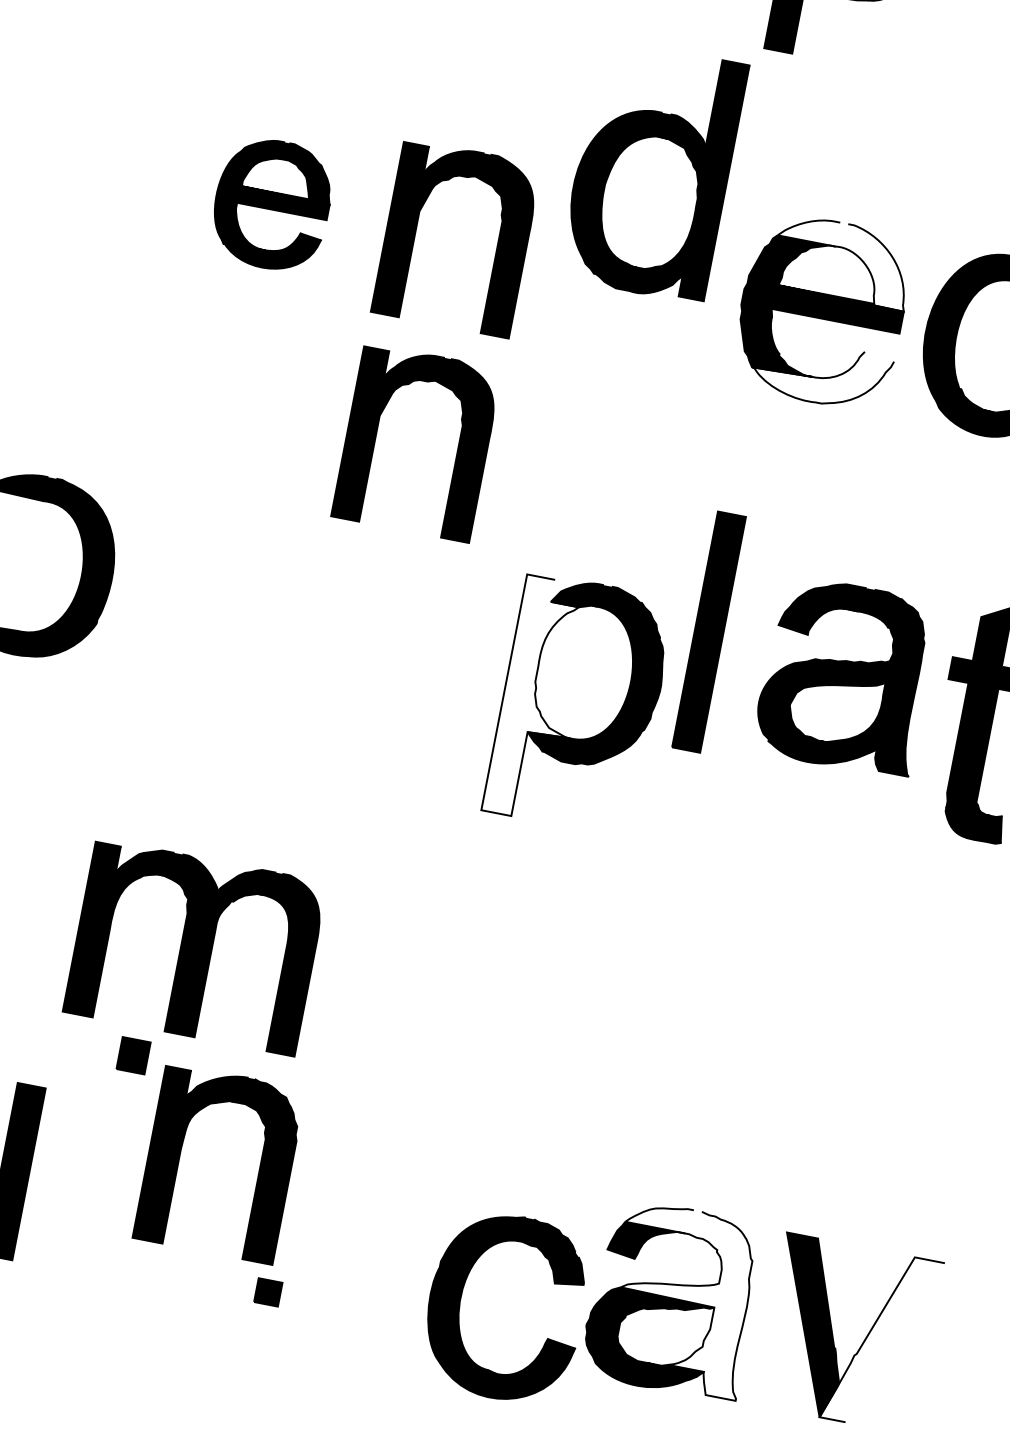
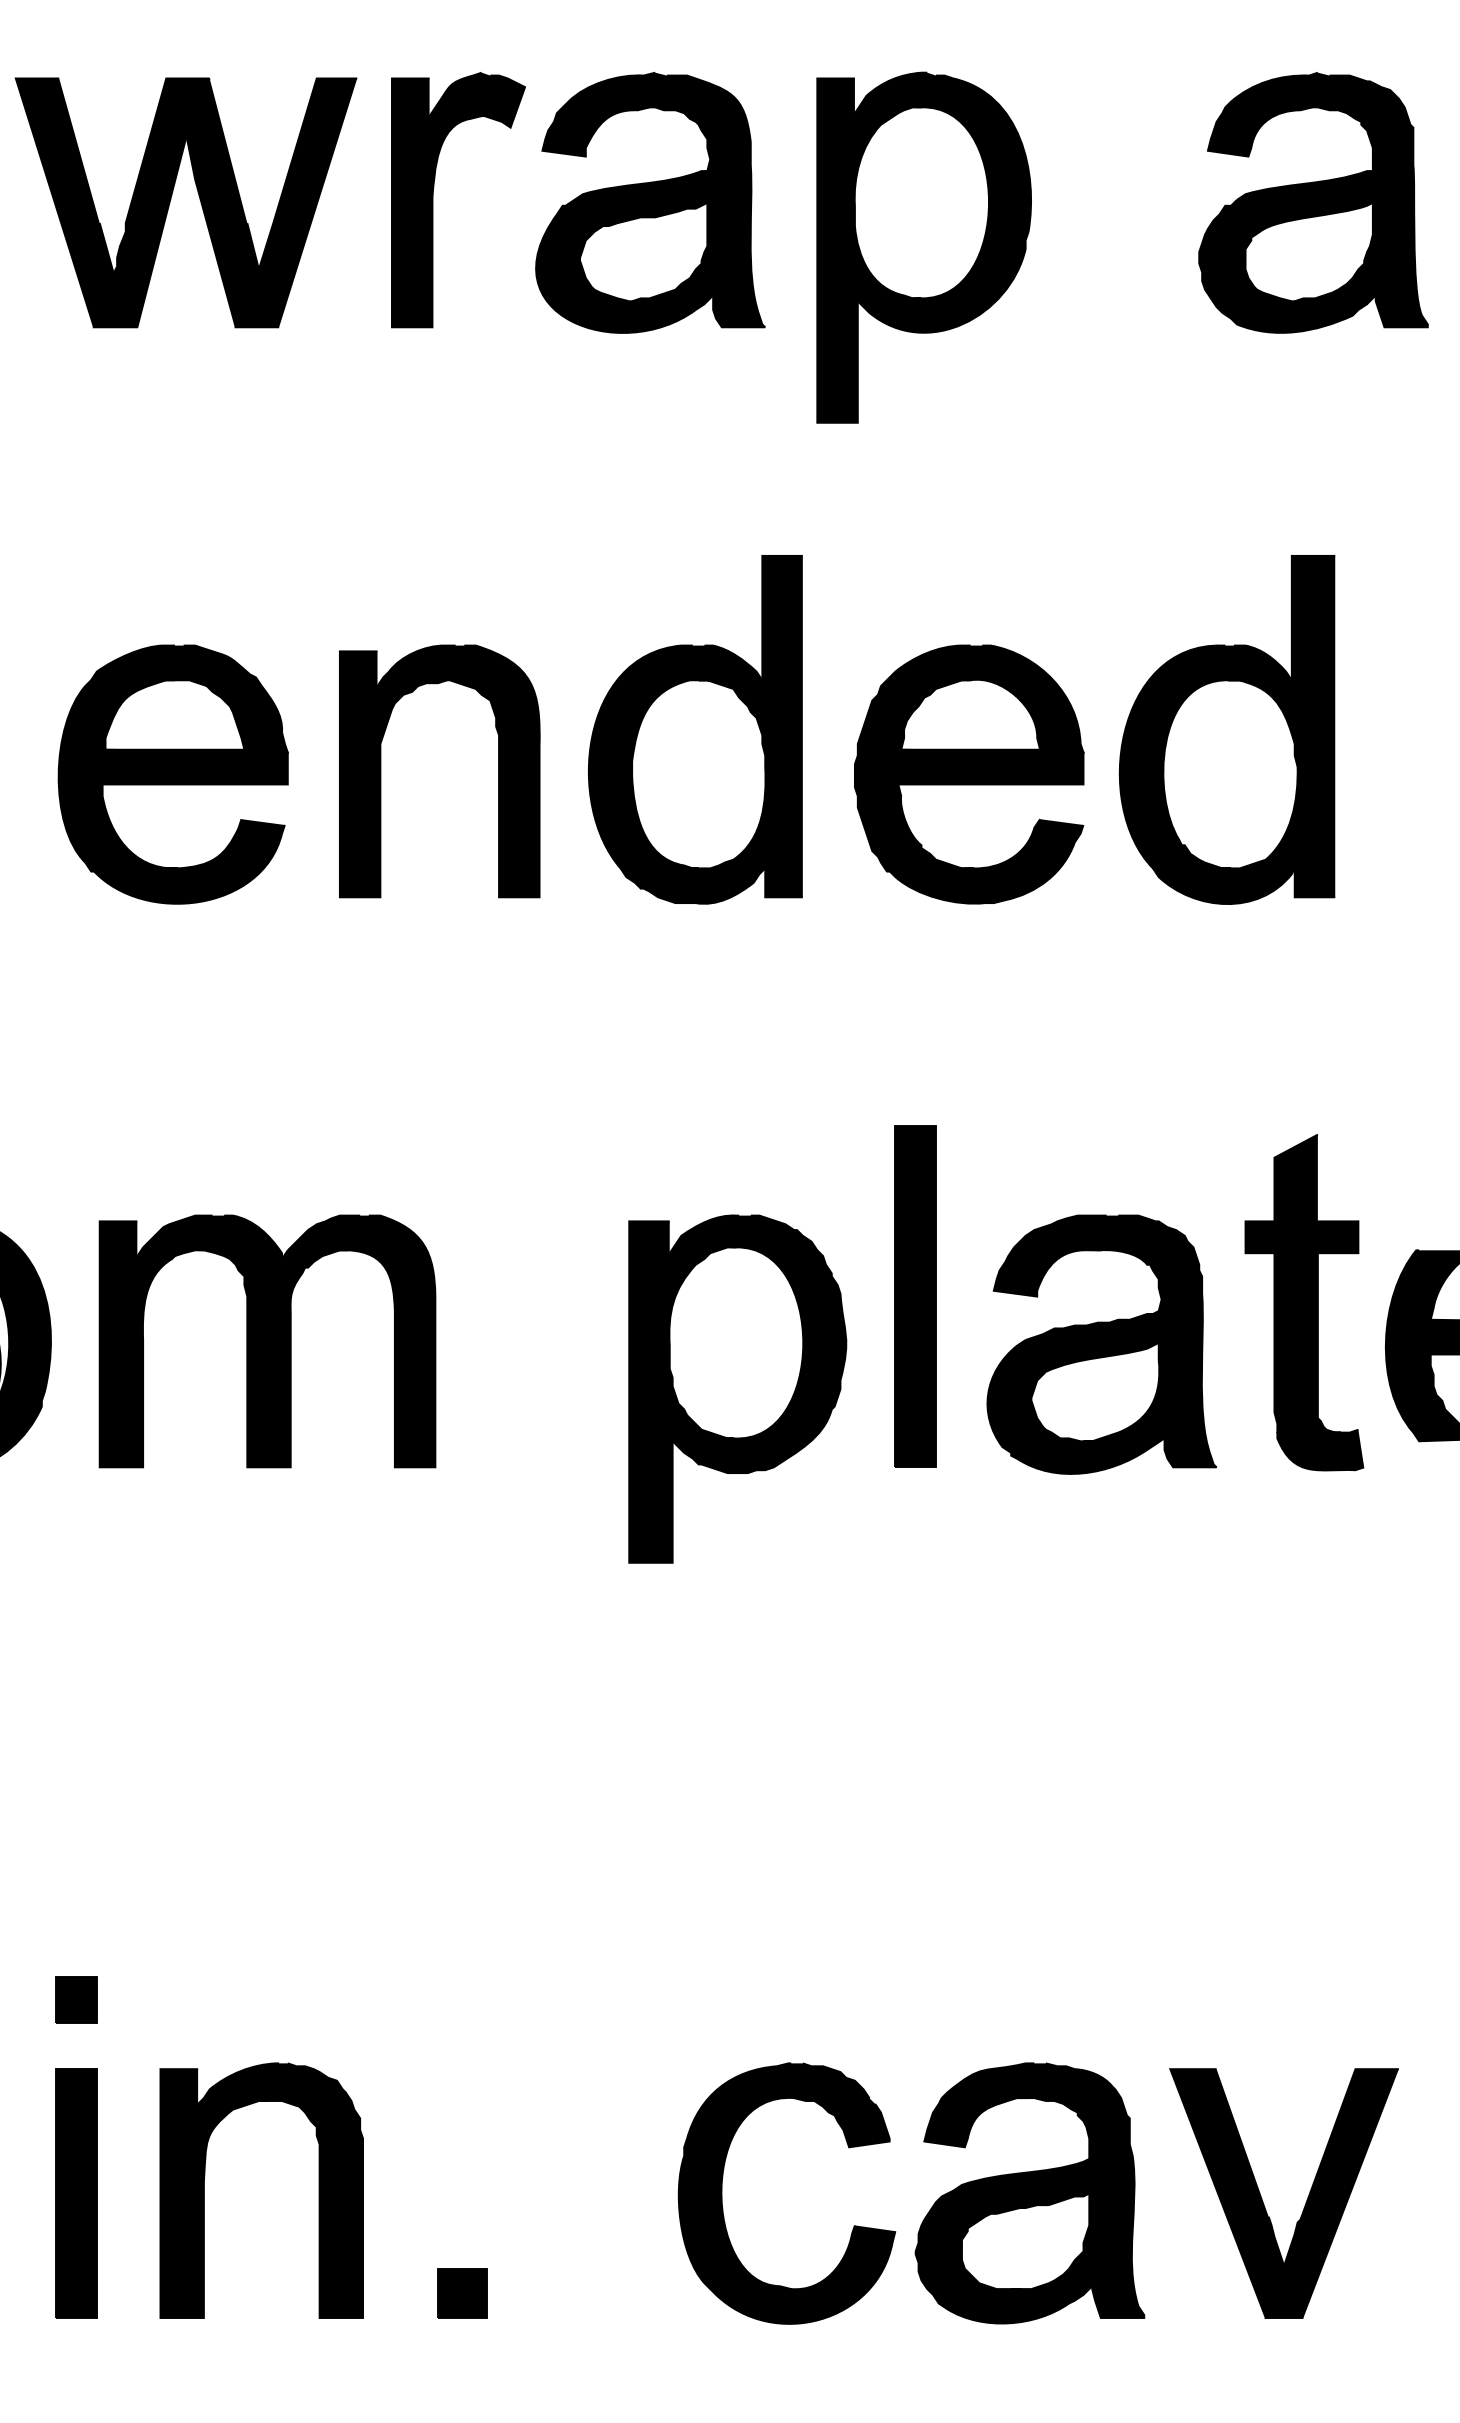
part: (653, 171) -> (695, 729), moved
part: (271, 204) -> (172, 774), size x1.43
fill: (842, 261) -> (984, 698), added
fill: (820, 373) -> (984, 861), added
part: (376, 434) -> (381, 1067), removed
part: (708, 632) -> (915, 1296), moved
part: (845, 676) -> (1101, 1344), moved
fill: (540, 698) -> (681, 1391), added
part: (195, 947) -> (267, 1341), moved
part: (133, 1055) -> (76, 1999), moved
part: (180, 1155) -> (204, 2190), moved
part: (268, 1292) -> (462, 2293), size x1.43
part: (461, 1298) -> (722, 2193), moved
fill: (682, 1299) -> (1042, 2190), added
fill: (881, 1340) -> (1331, 2193), added

